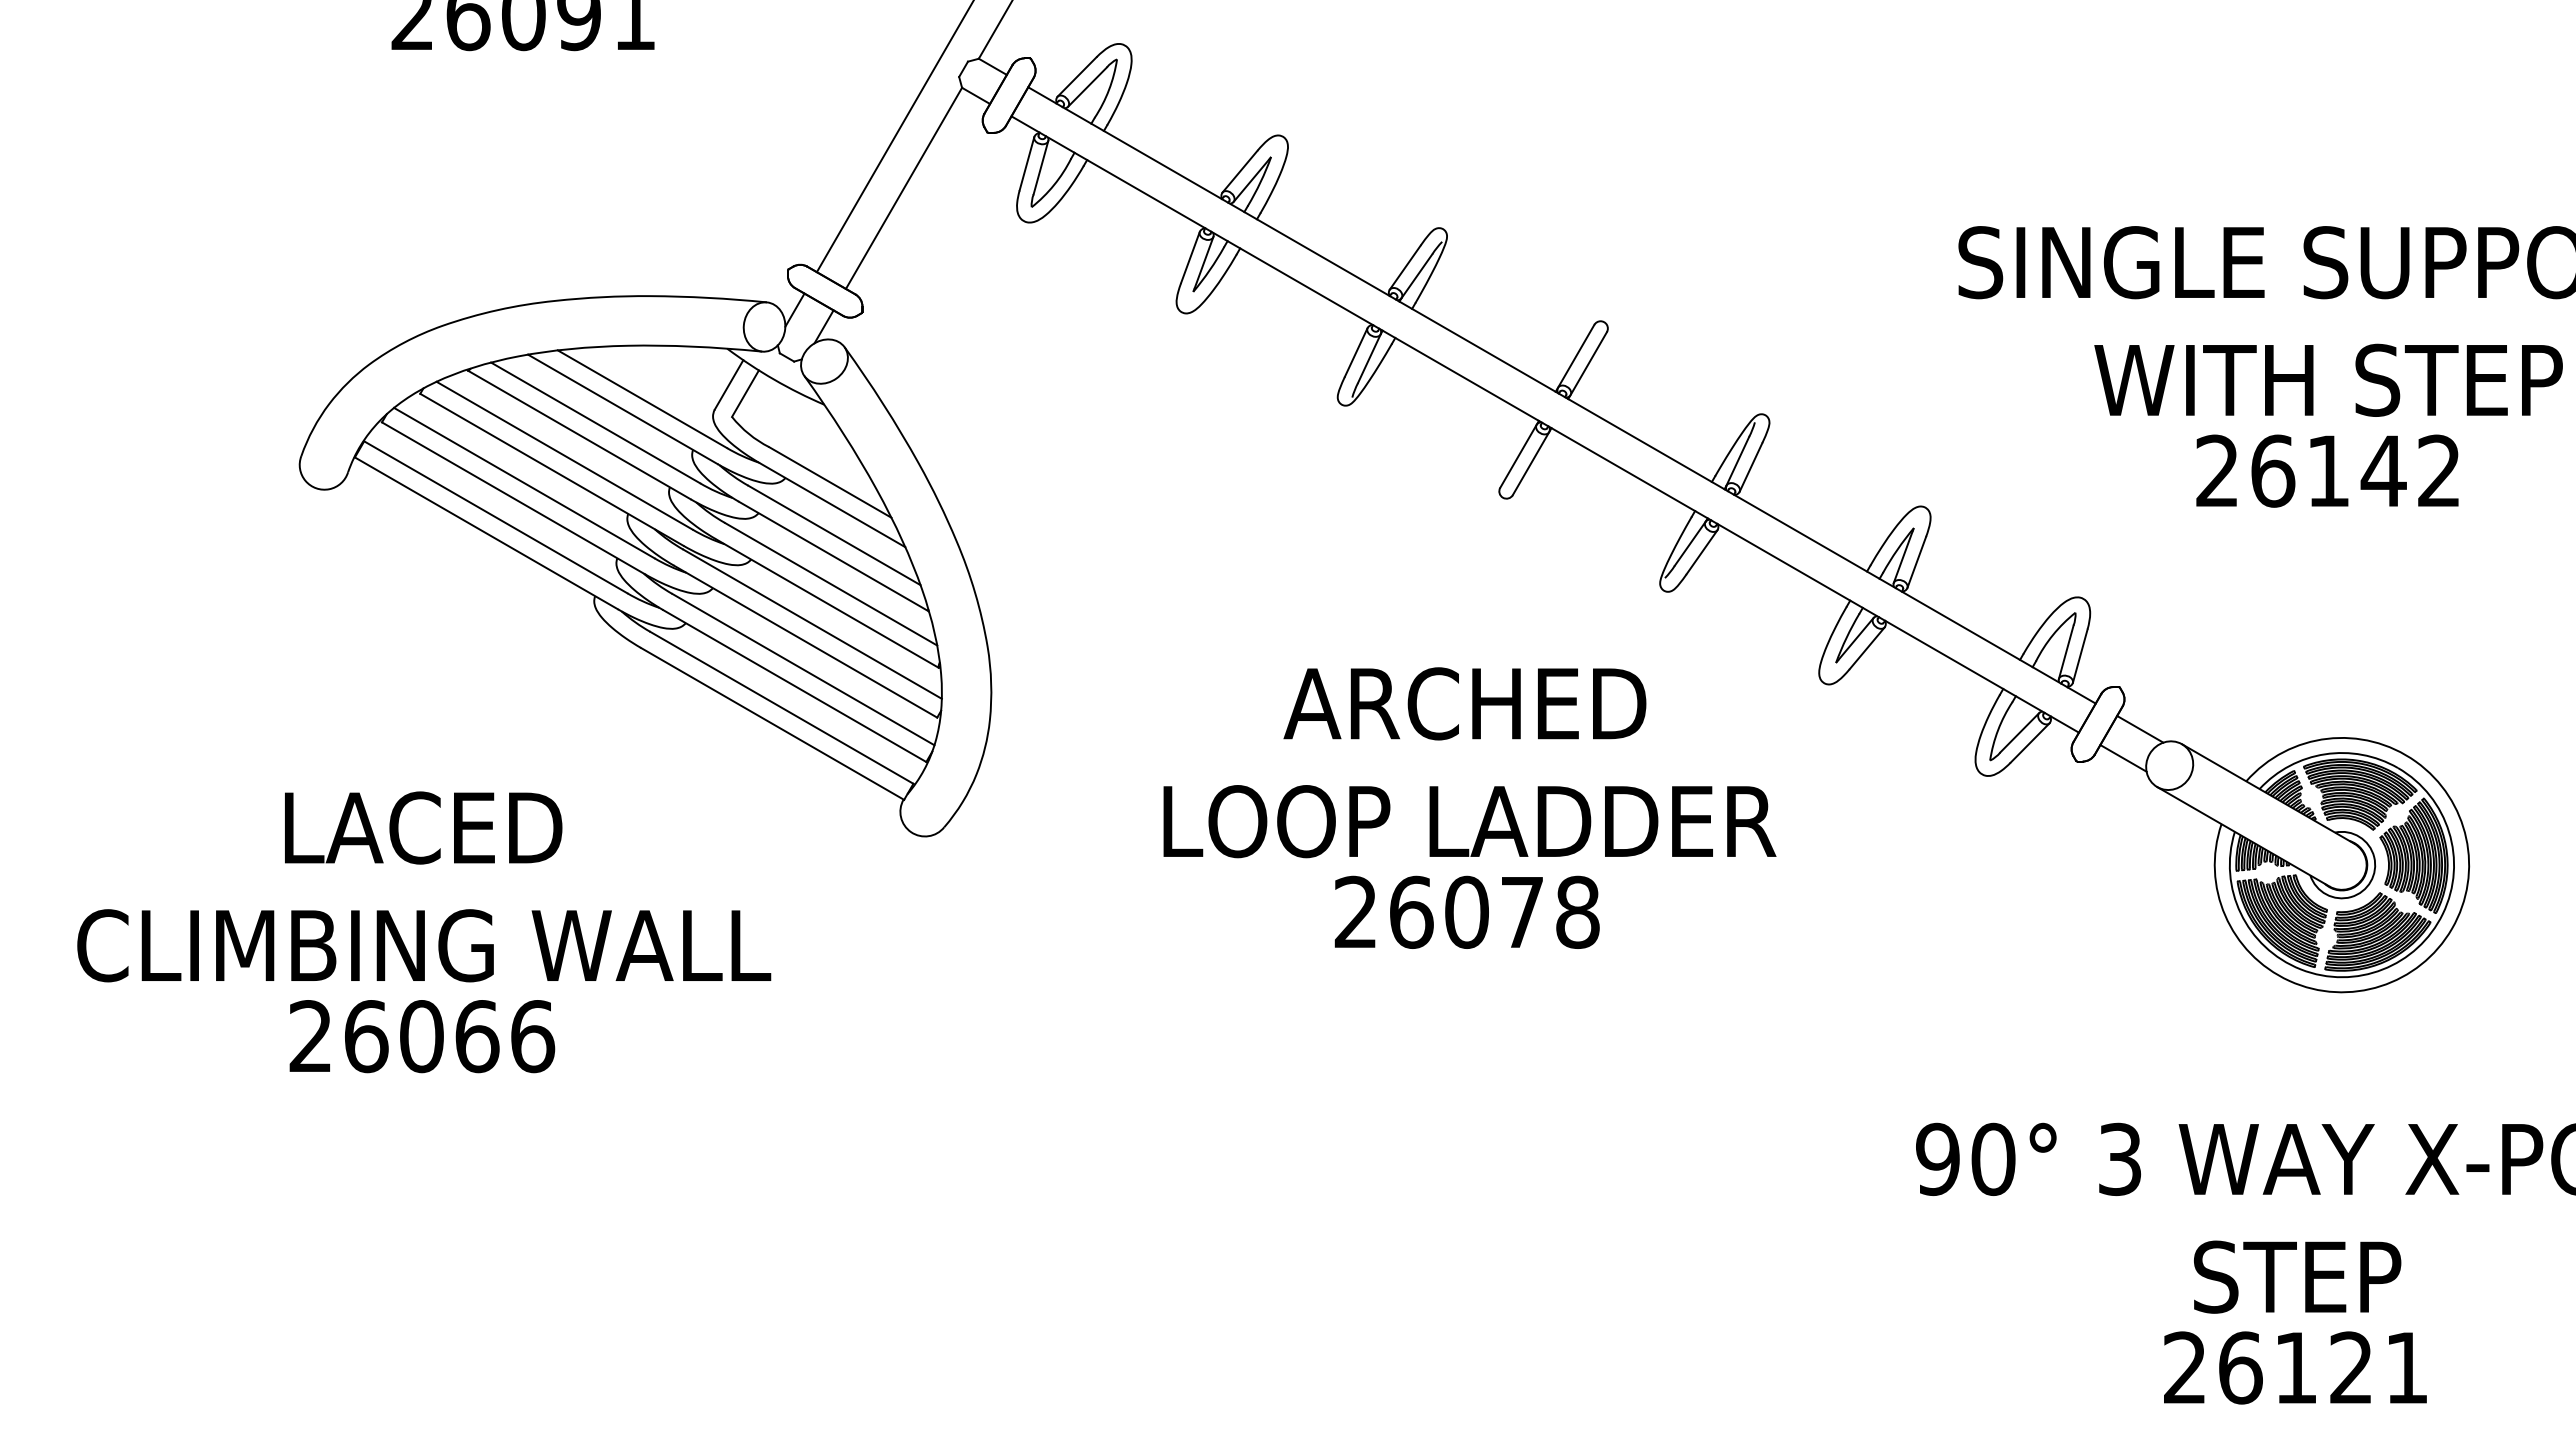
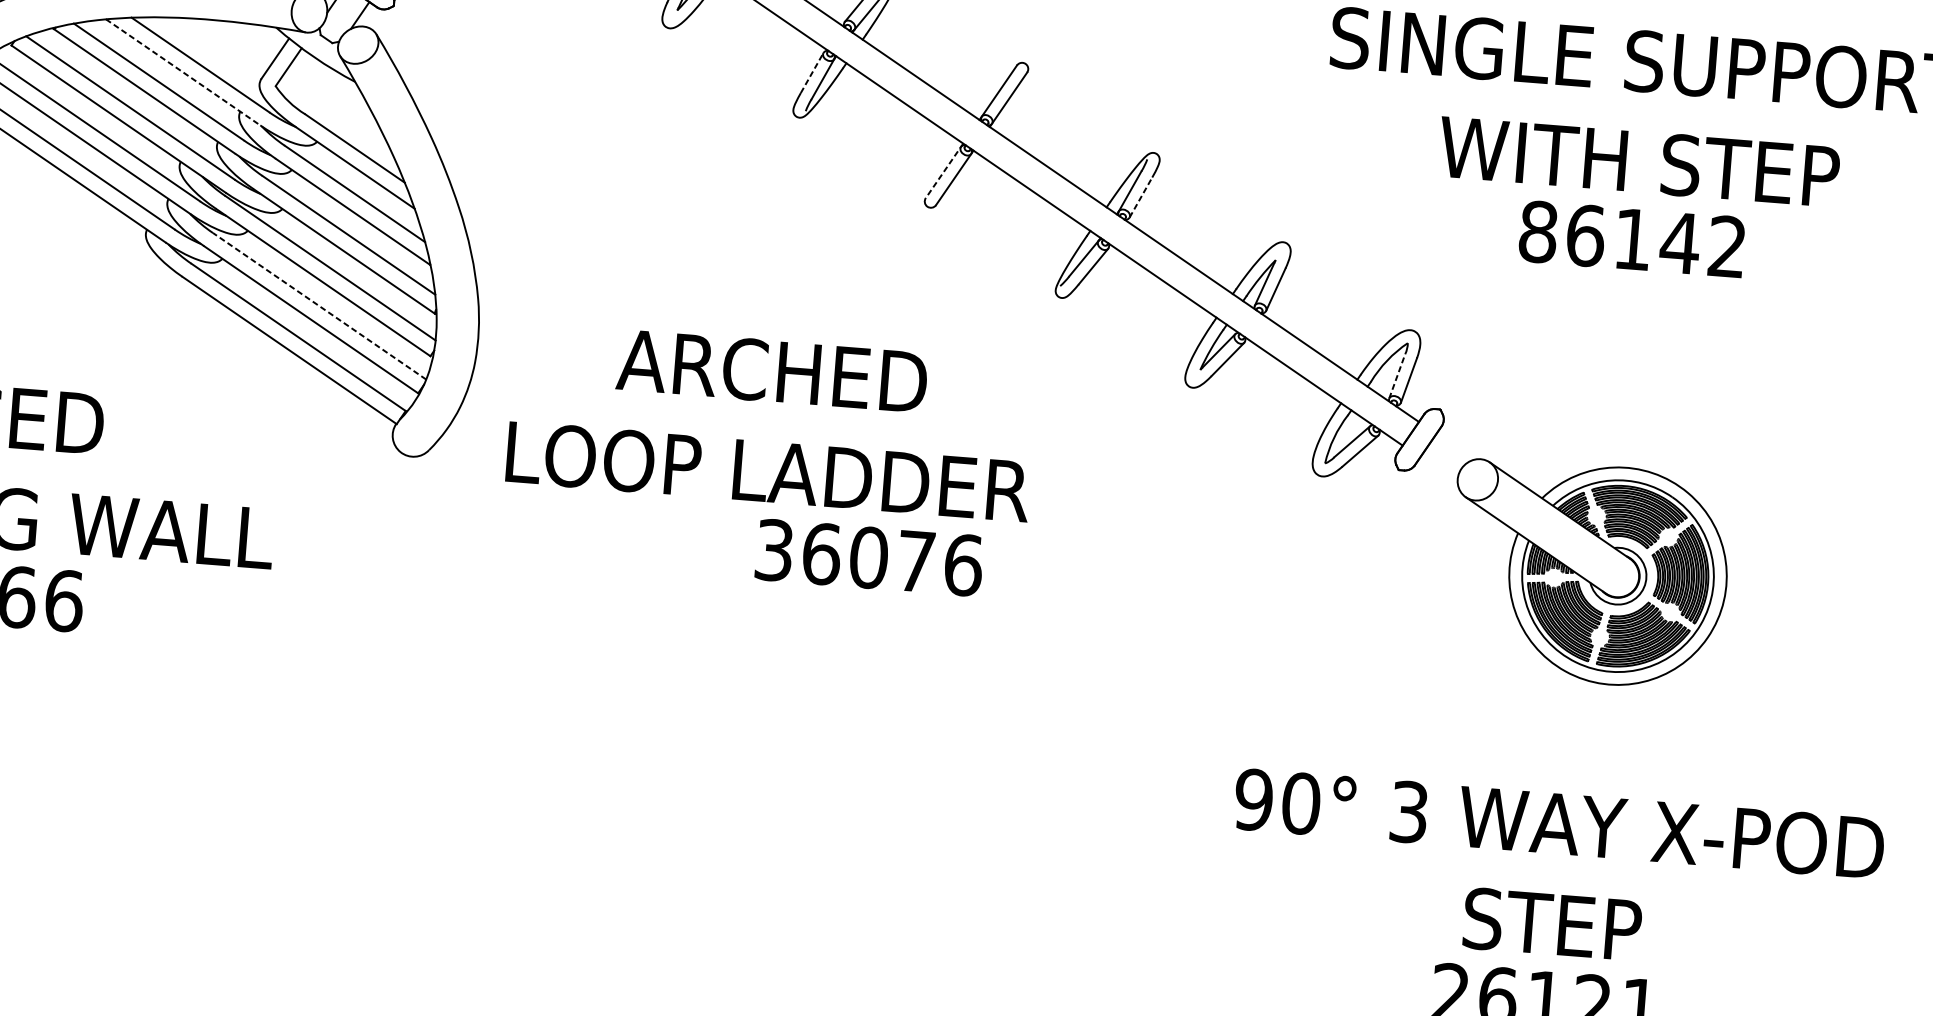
line: (1356, 352) -> (812, 73), solid -> dashed
line: (623, 409) -> (183, 72), solid -> dashed
line: (1519, 454) -> (944, 170), solid -> dashed
line: (1750, 467) -> (1140, 197), solid -> dashed
text: (2217, 470) -> (1538, 231), 26142 -> 86142
line: (2066, 652) -> (1397, 376), solid -> dashed
line: (803, 669) -> (319, 306), solid -> dashed
line: (2140, 728) -> (1455, 446), removed
line: (2123, 758) -> (1438, 470), removed
text: (1469, 762) -> (772, 421), moved
text: (1467, 911) -> (869, 557), 26078 -> 36076

